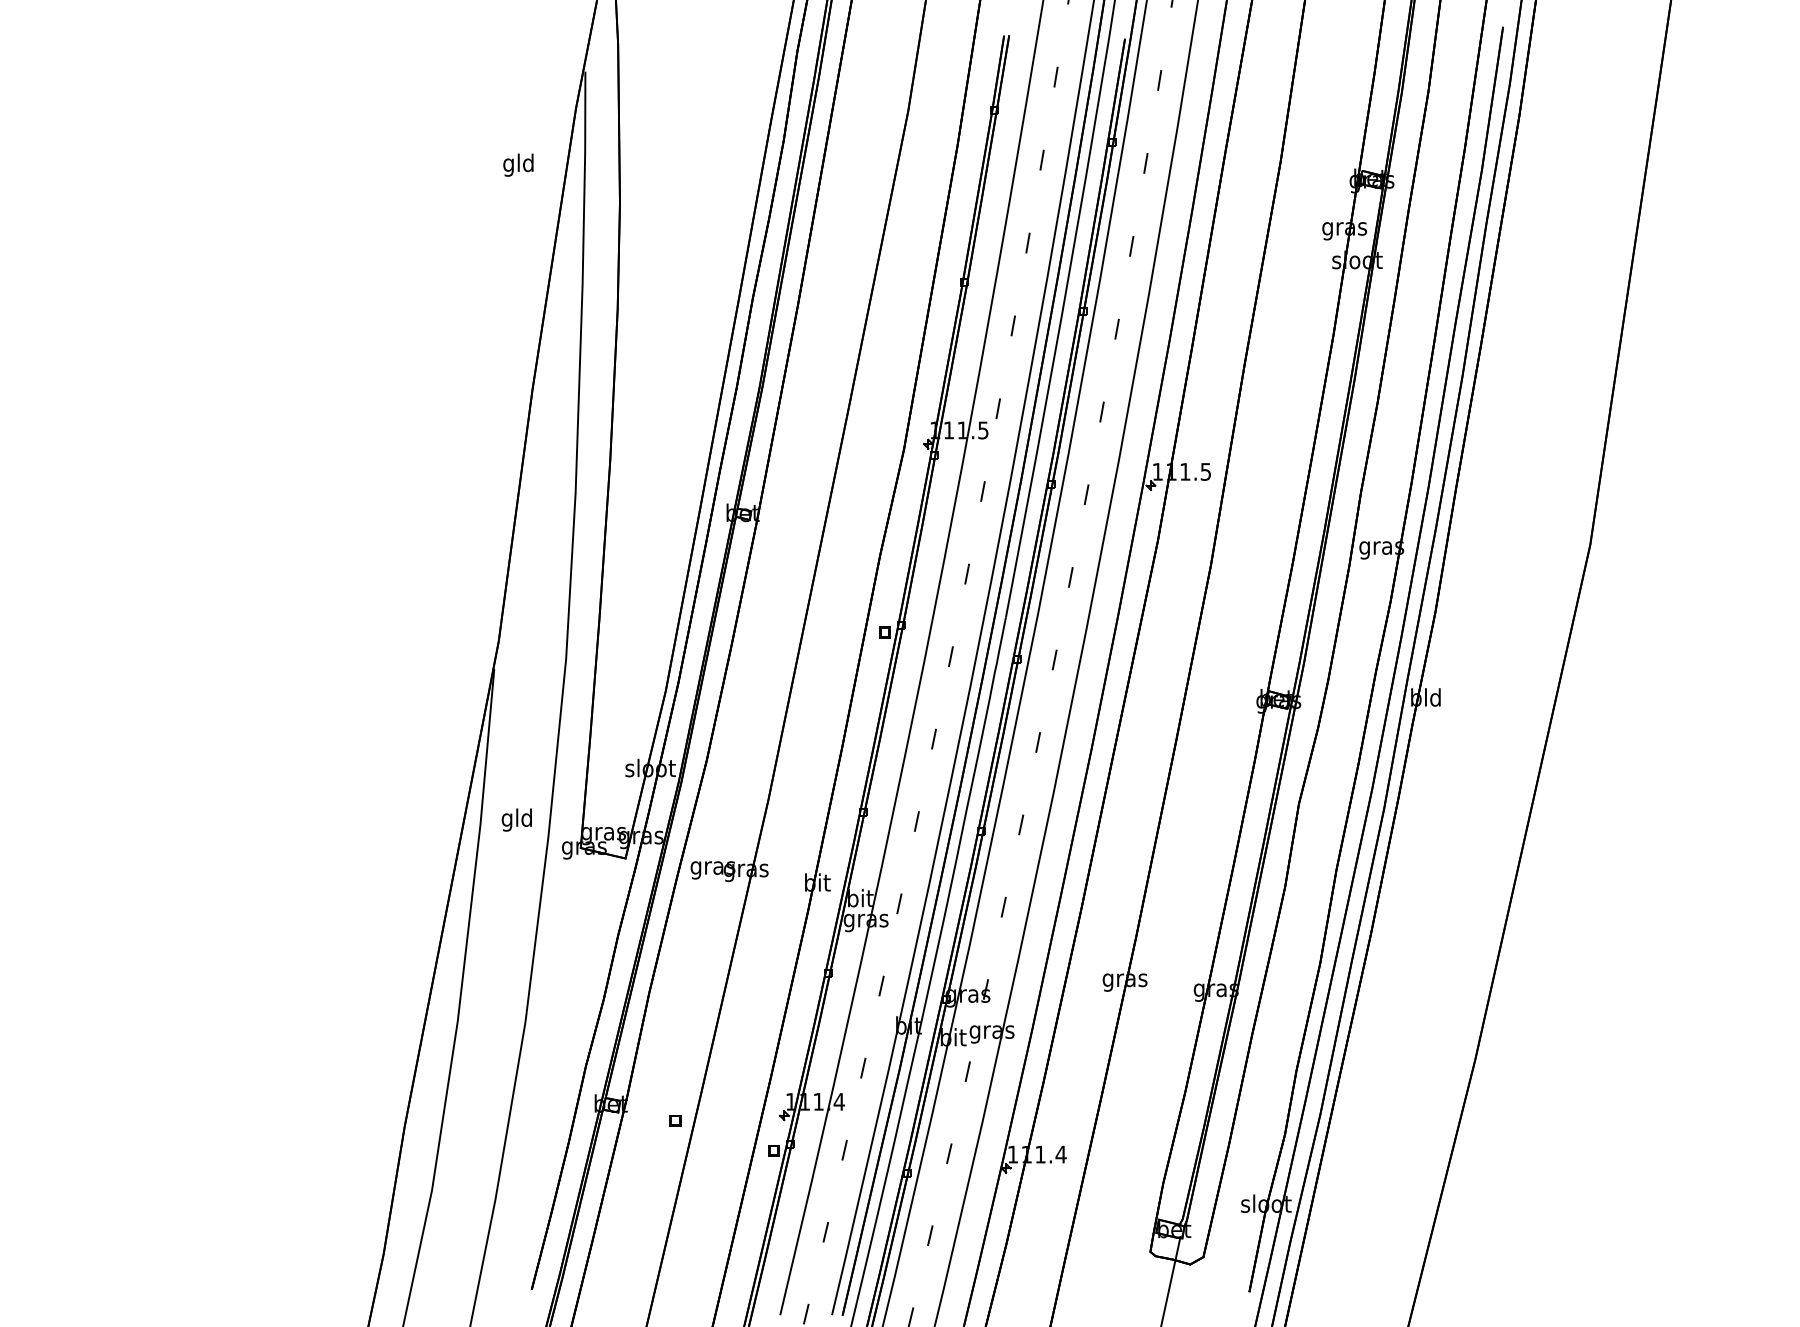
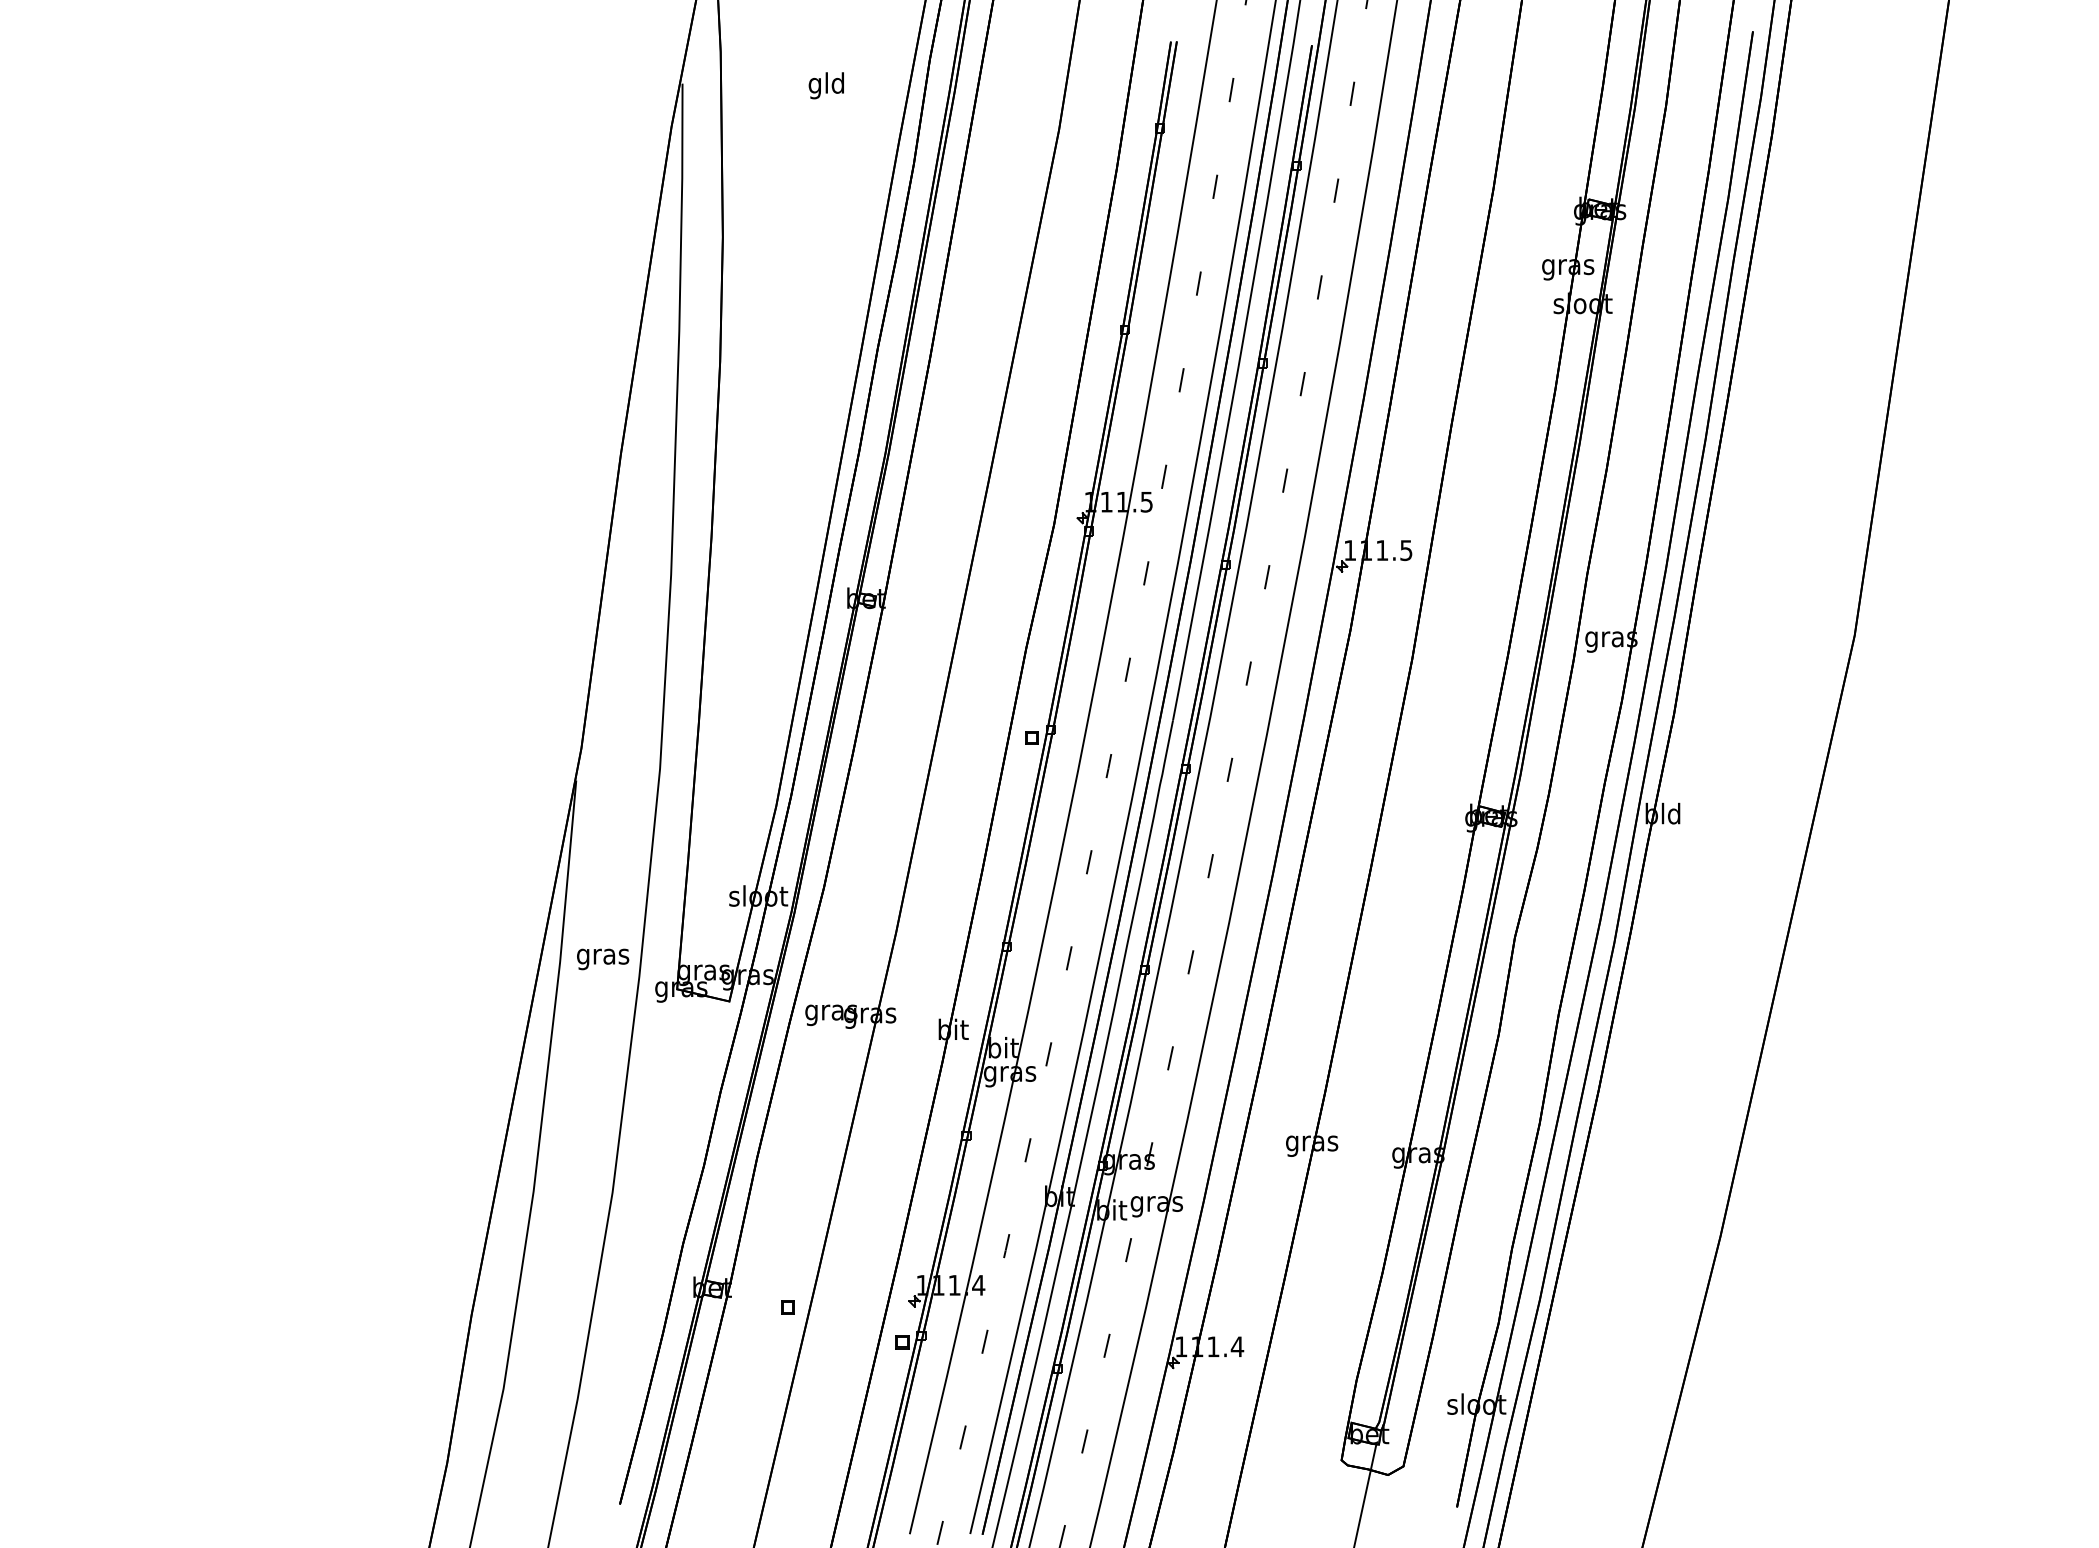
text: (517, 164) -> (825, 85), moved
text: (517, 819) -> (603, 956), gld -> gras

